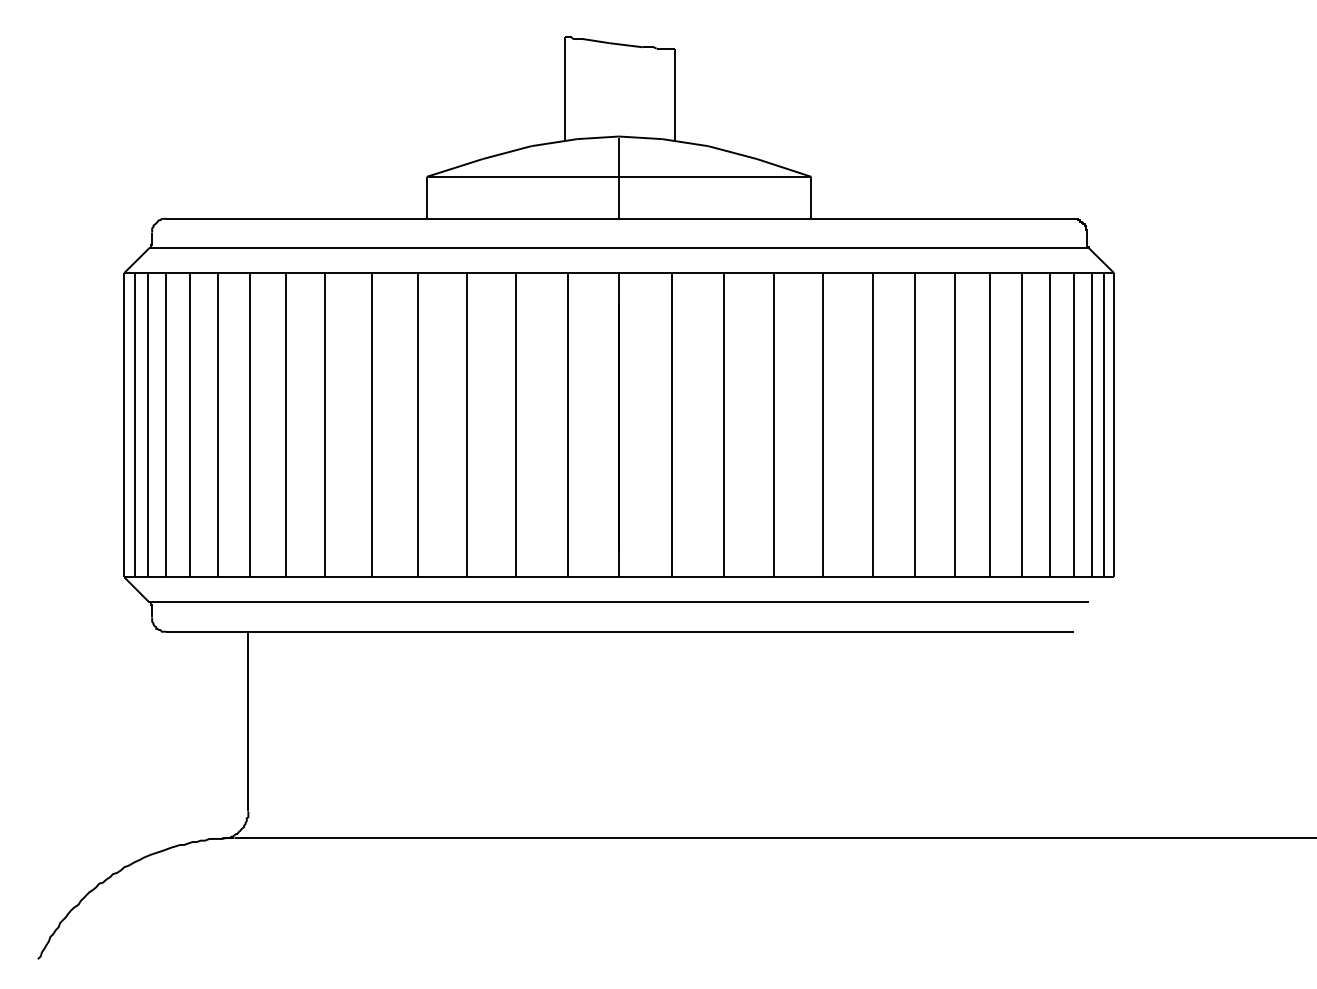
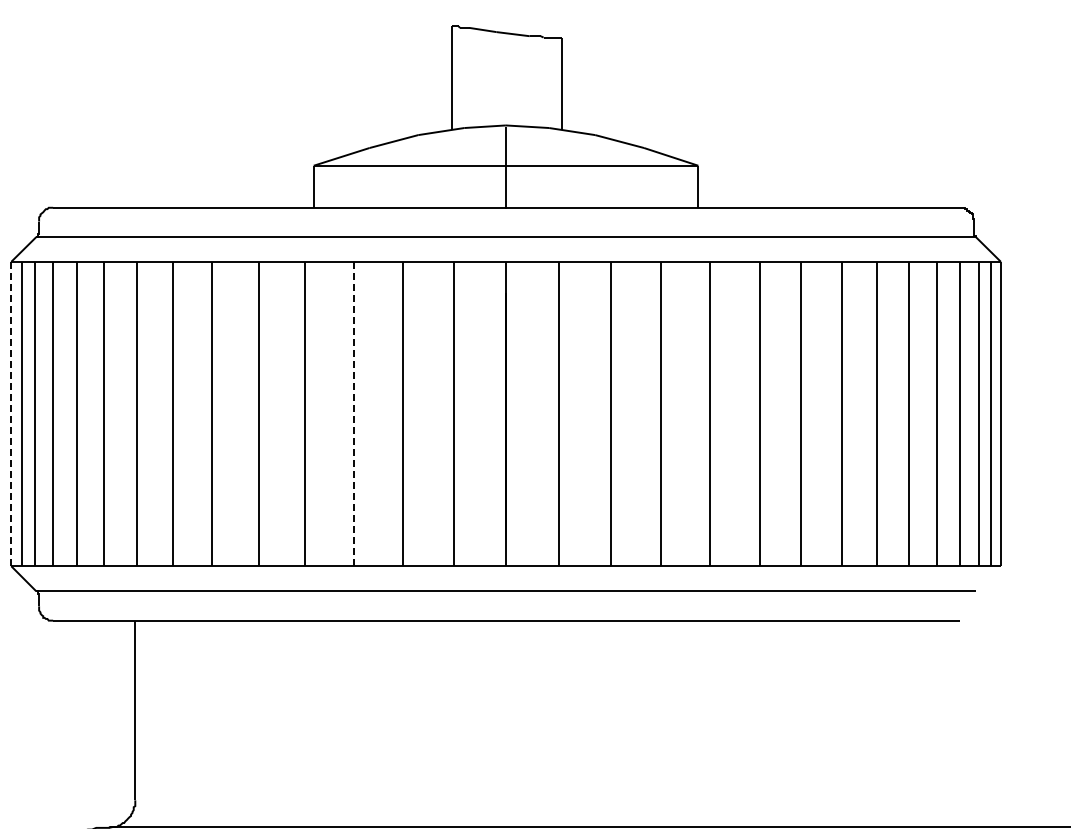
line: (124, 424) -> (11, 413), solid -> dashed
line: (467, 425) -> (354, 414), solid -> dashed

